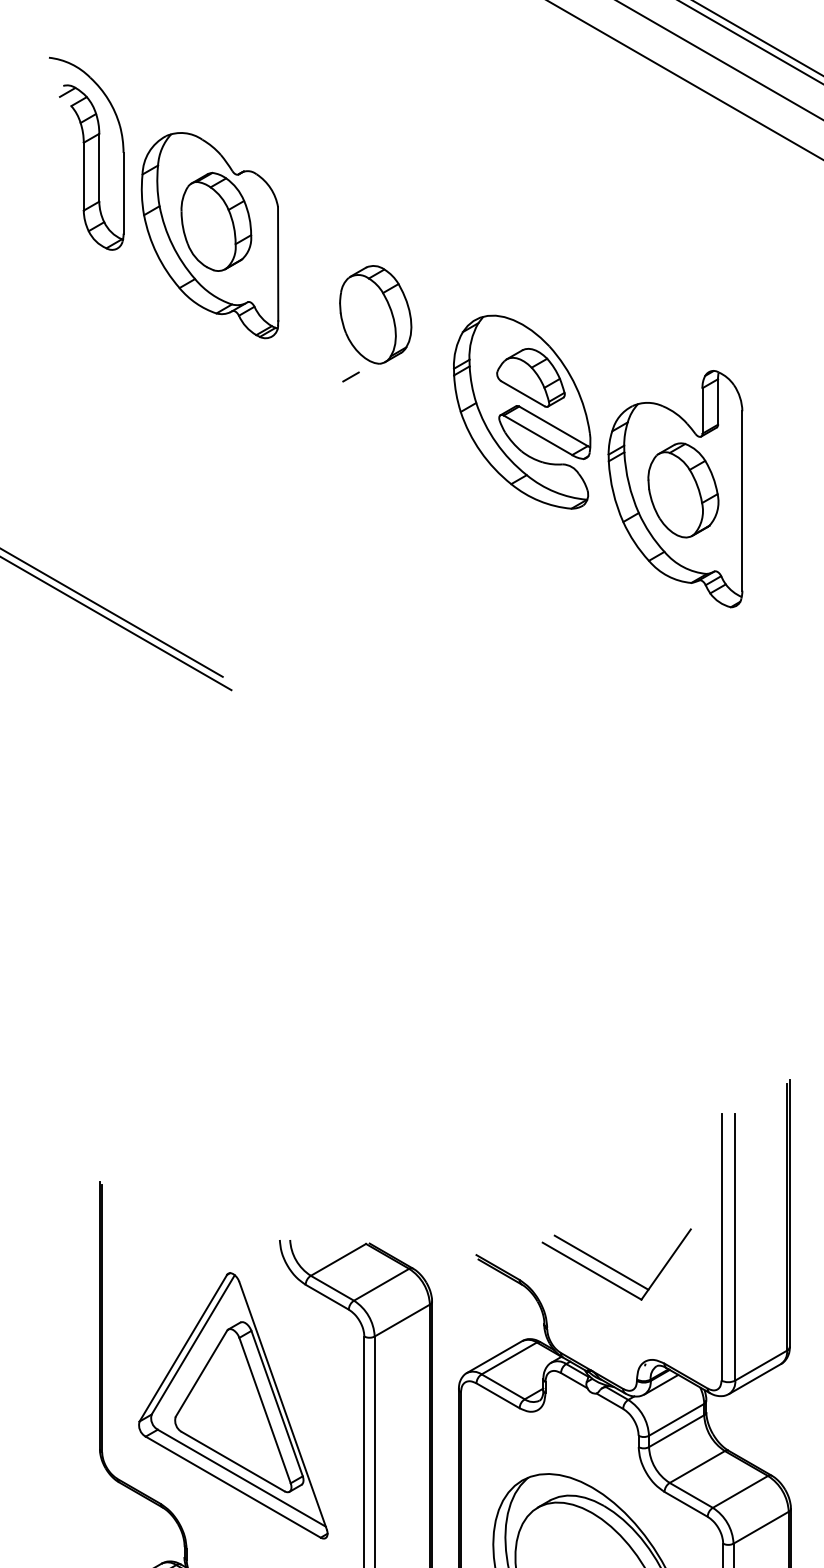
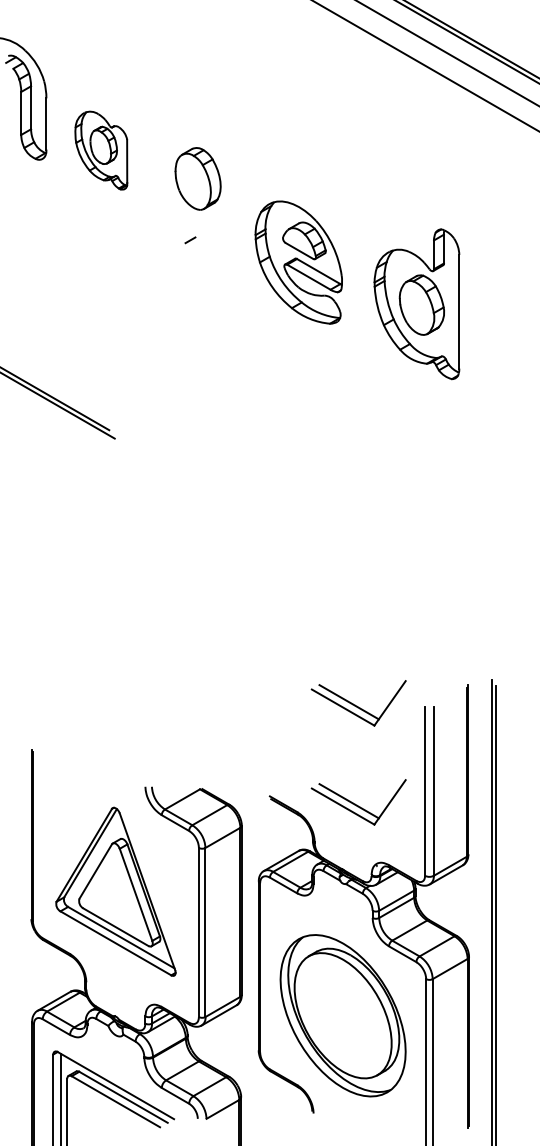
part: (210, 235) -> (101, 150), size x0.6
part: (374, 314) -> (197, 178), moved
part: (674, 489) -> (416, 304), moved
part: (616, 1108) -> (358, 703), added

